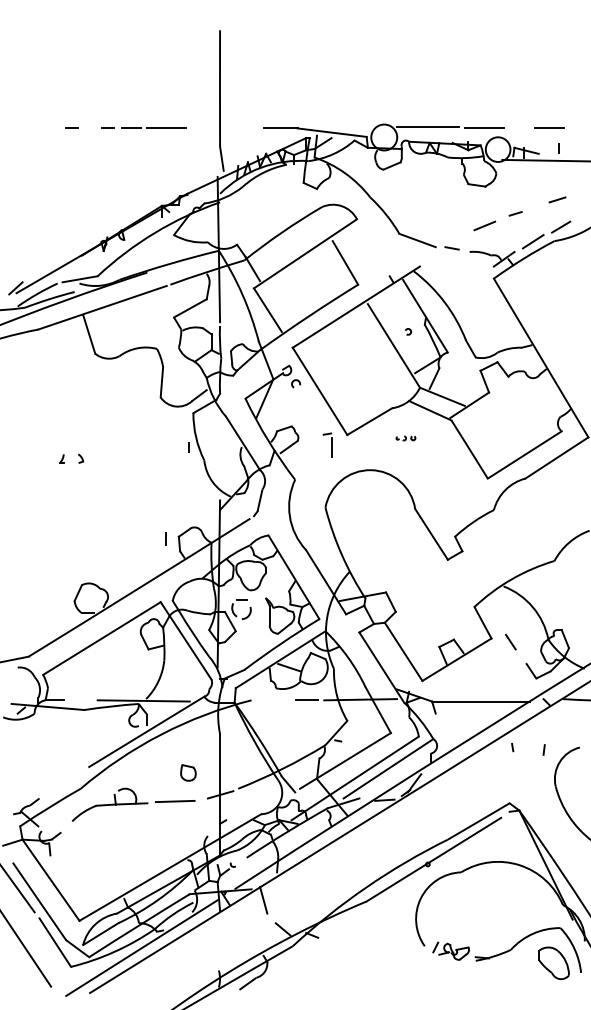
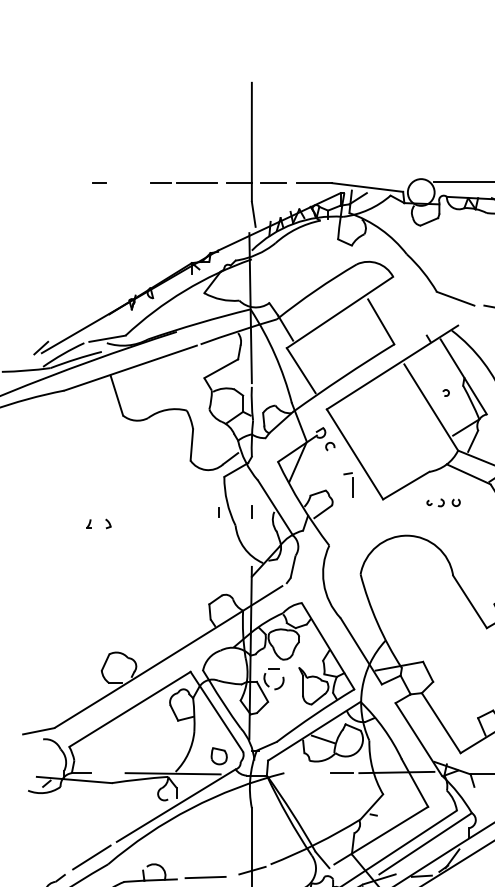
line: (107, 127) -> (135, 182), removed
line: (207, 128) -> (238, 183), added
line: (240, 128) -> (272, 183), added
part: (405, 438) -> (443, 503), size x1.67
part: (327, 444) -> (348, 484), moved
line: (165, 538) -> (251, 511), moved
part: (188, 772) -> (219, 755), moved
line: (64, 781) -> (91, 856), added

